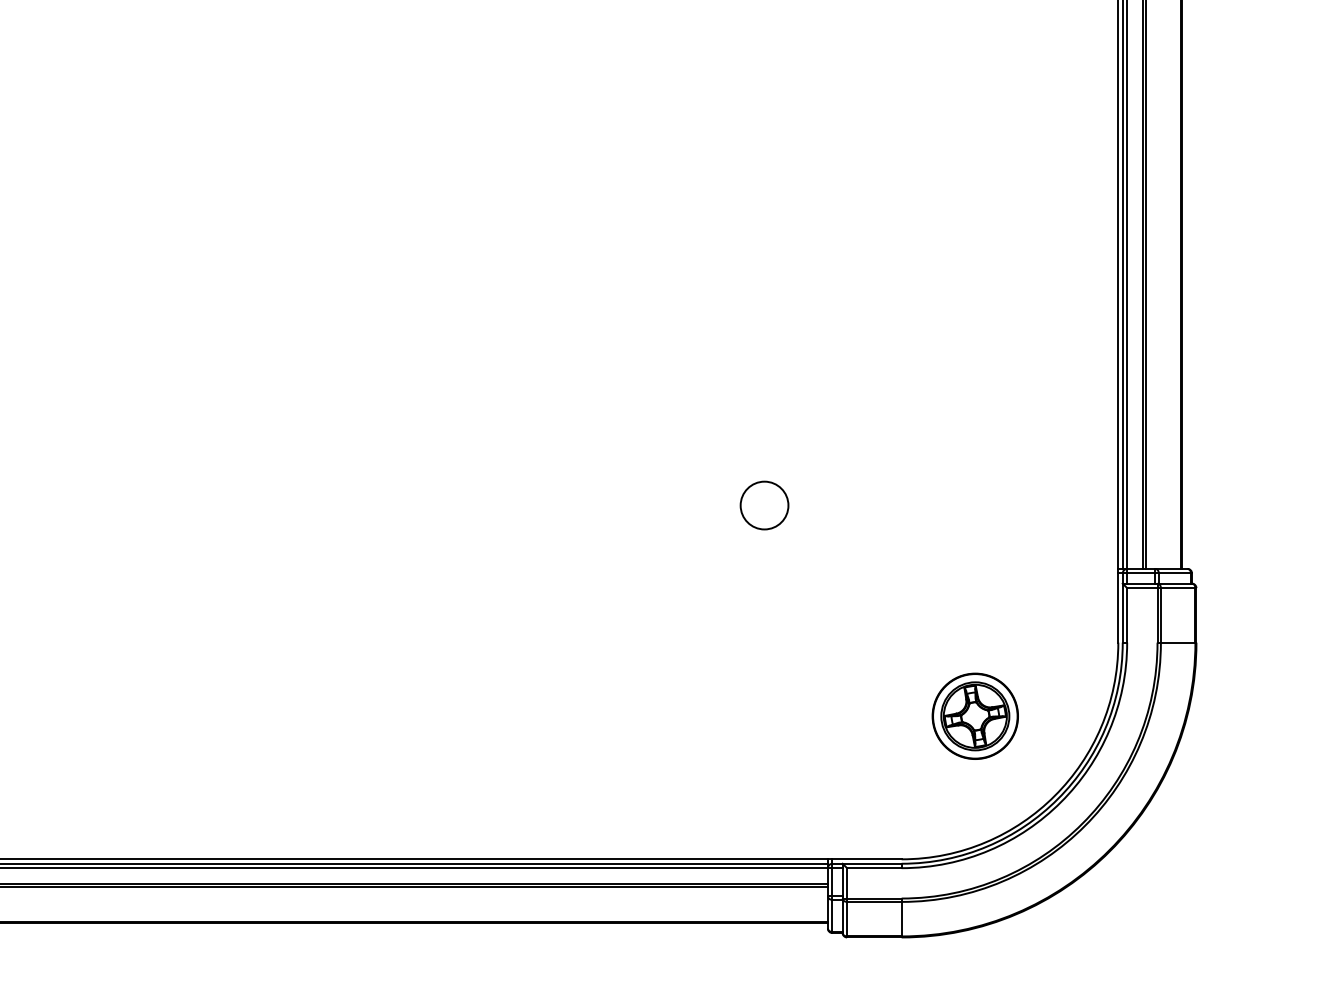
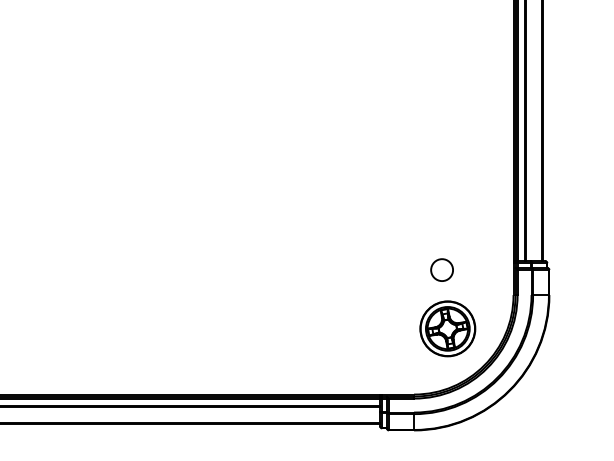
circle: (763, 504) -> (441, 269), moved
part: (974, 715) -> (447, 328), size x1.4

